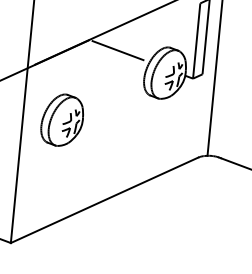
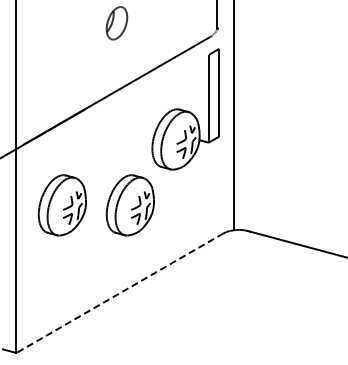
line: (117, 50) -> (118, 118), removed
part: (119, 125) -> (129, 205), added
line: (104, 200) -> (120, 293), solid -> dashed

